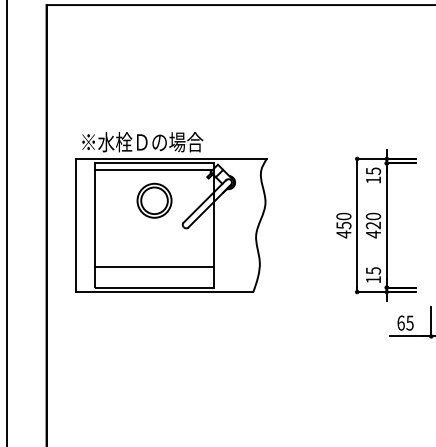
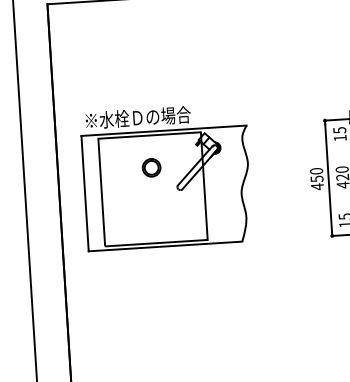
line: (154, 169) -> (149, 140), removed
part: (154, 200) -> (151, 167), size x0.6
line: (154, 267) -> (155, 225), removed

